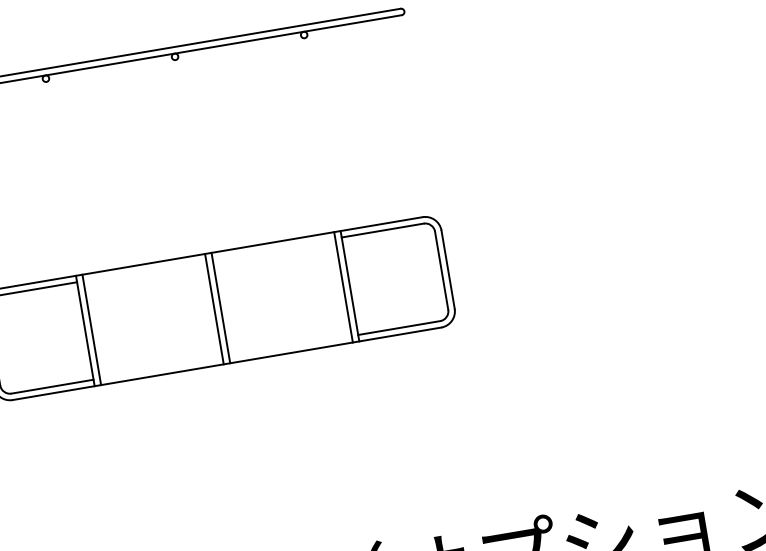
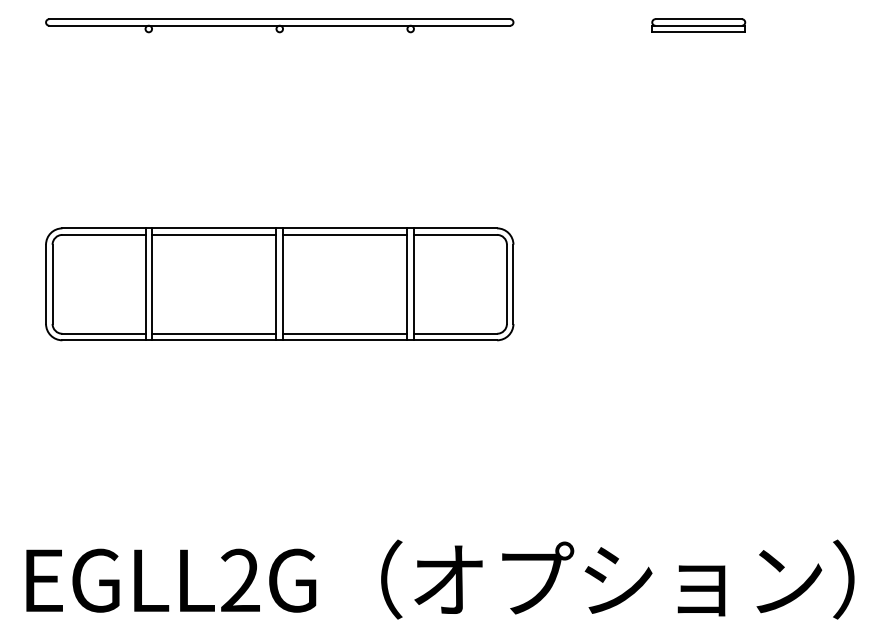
line: (274, 248) -> (345, 234), added
line: (144, 270) -> (214, 234), added
line: (290, 346) -> (345, 333), added
line: (161, 367) -> (214, 333), added

